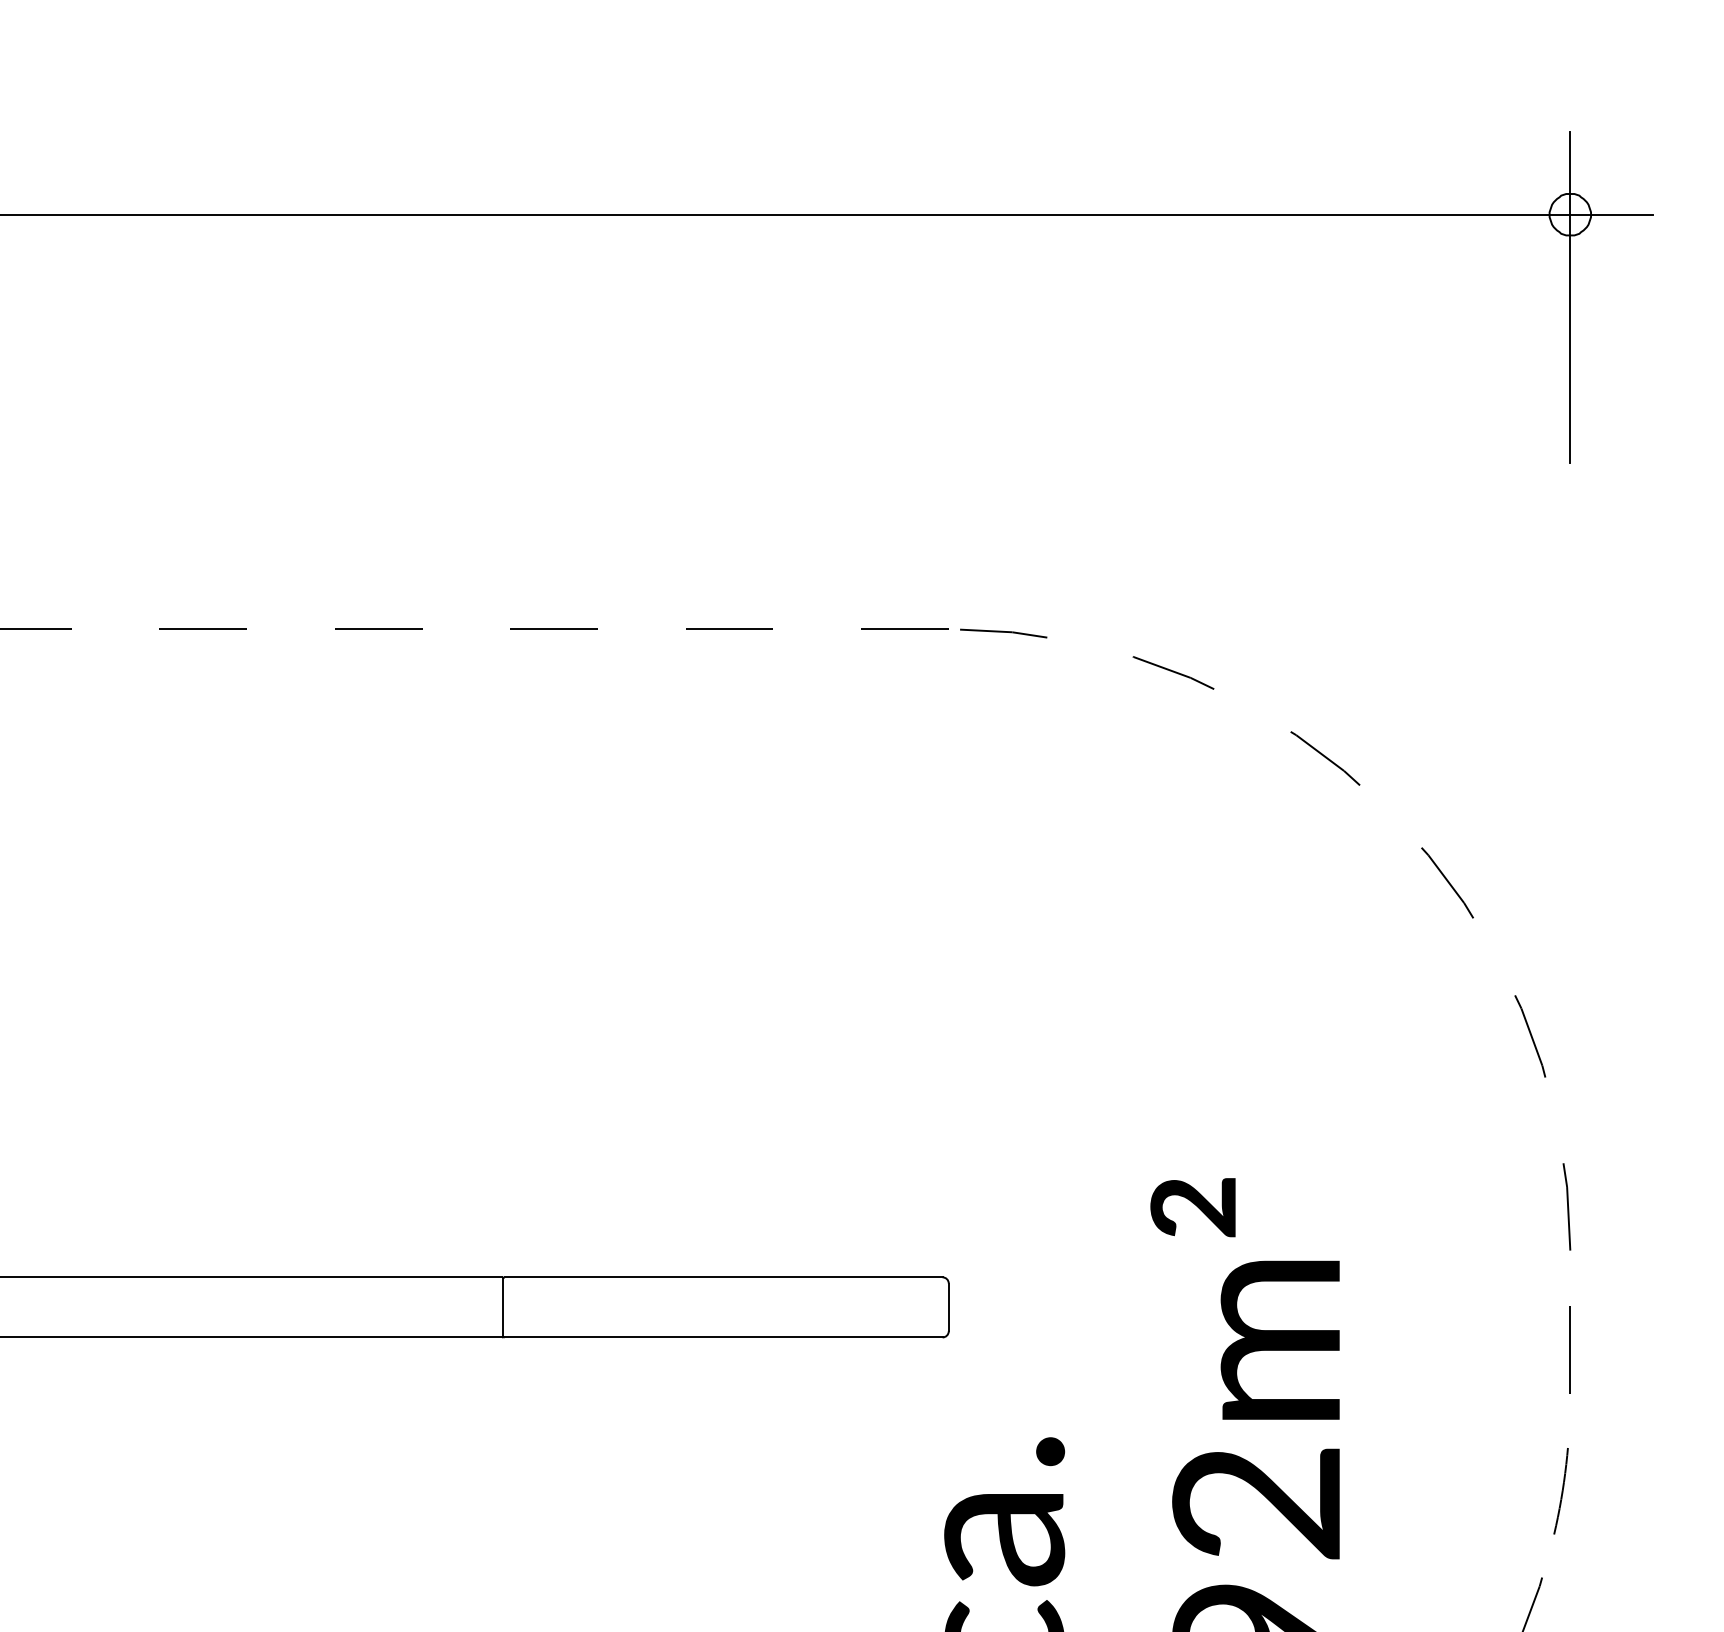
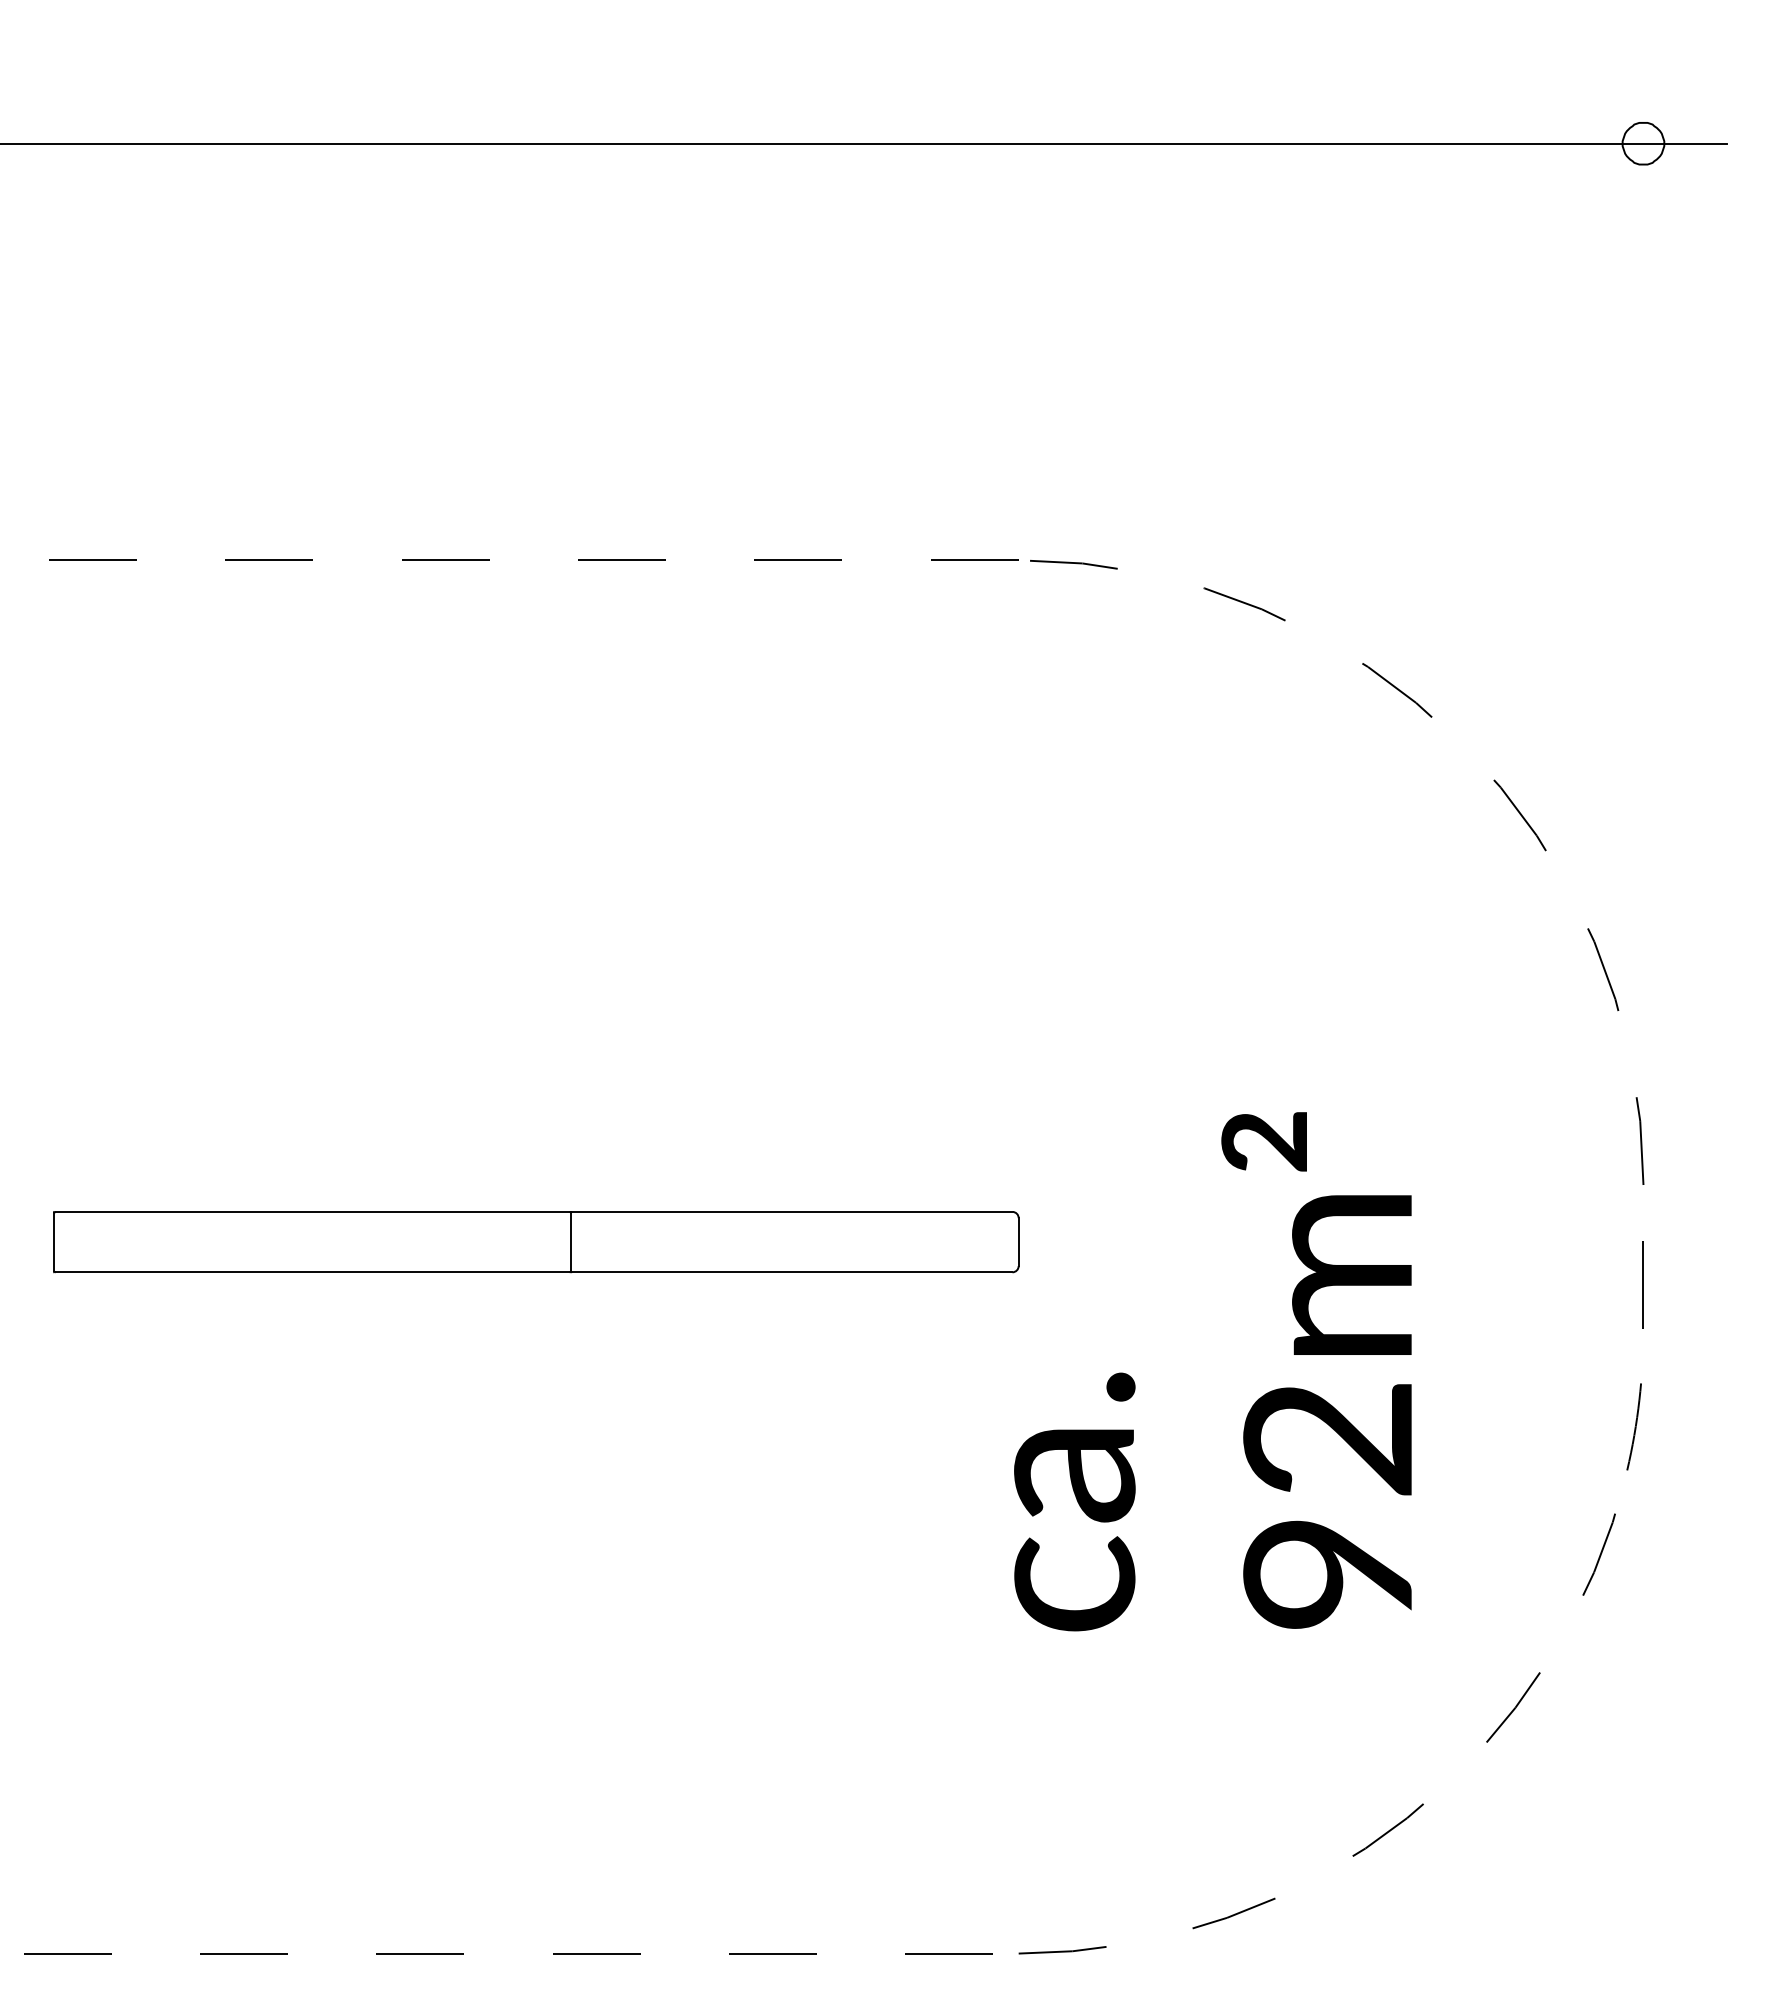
line: (1570, 297) -> (1643, 226), removed

